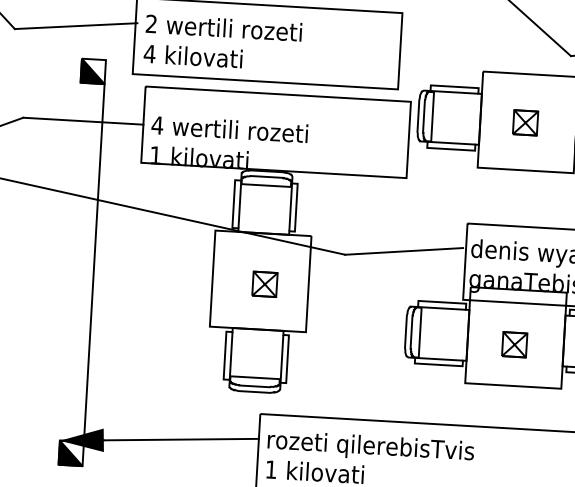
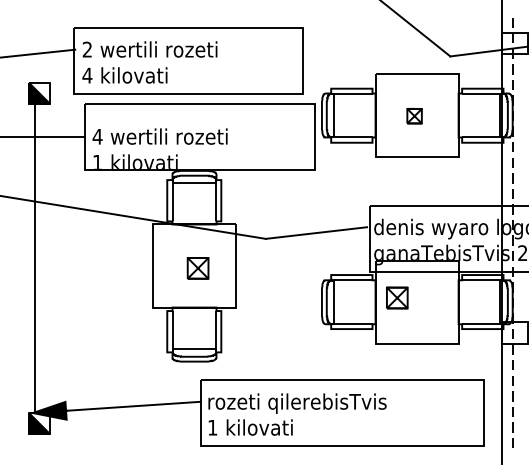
part: (525, 121) -> (414, 115), size x0.7
line: (94, 263) -> (35, 258), moved
part: (514, 344) -> (397, 297), moved

